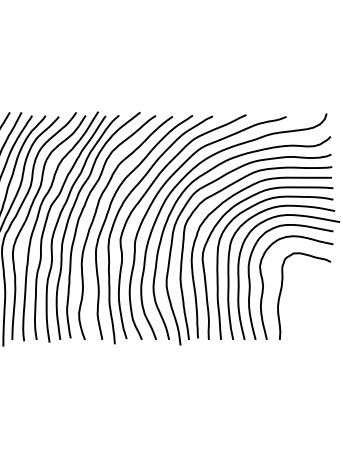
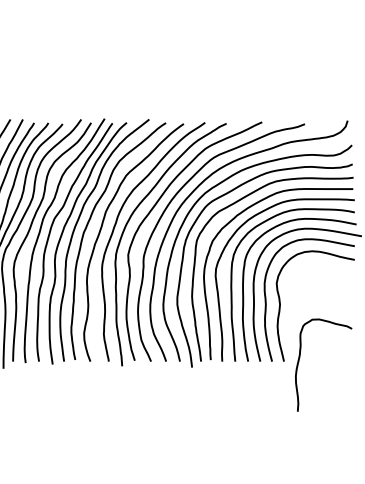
curve: (282, 288) -> (300, 356), moved

